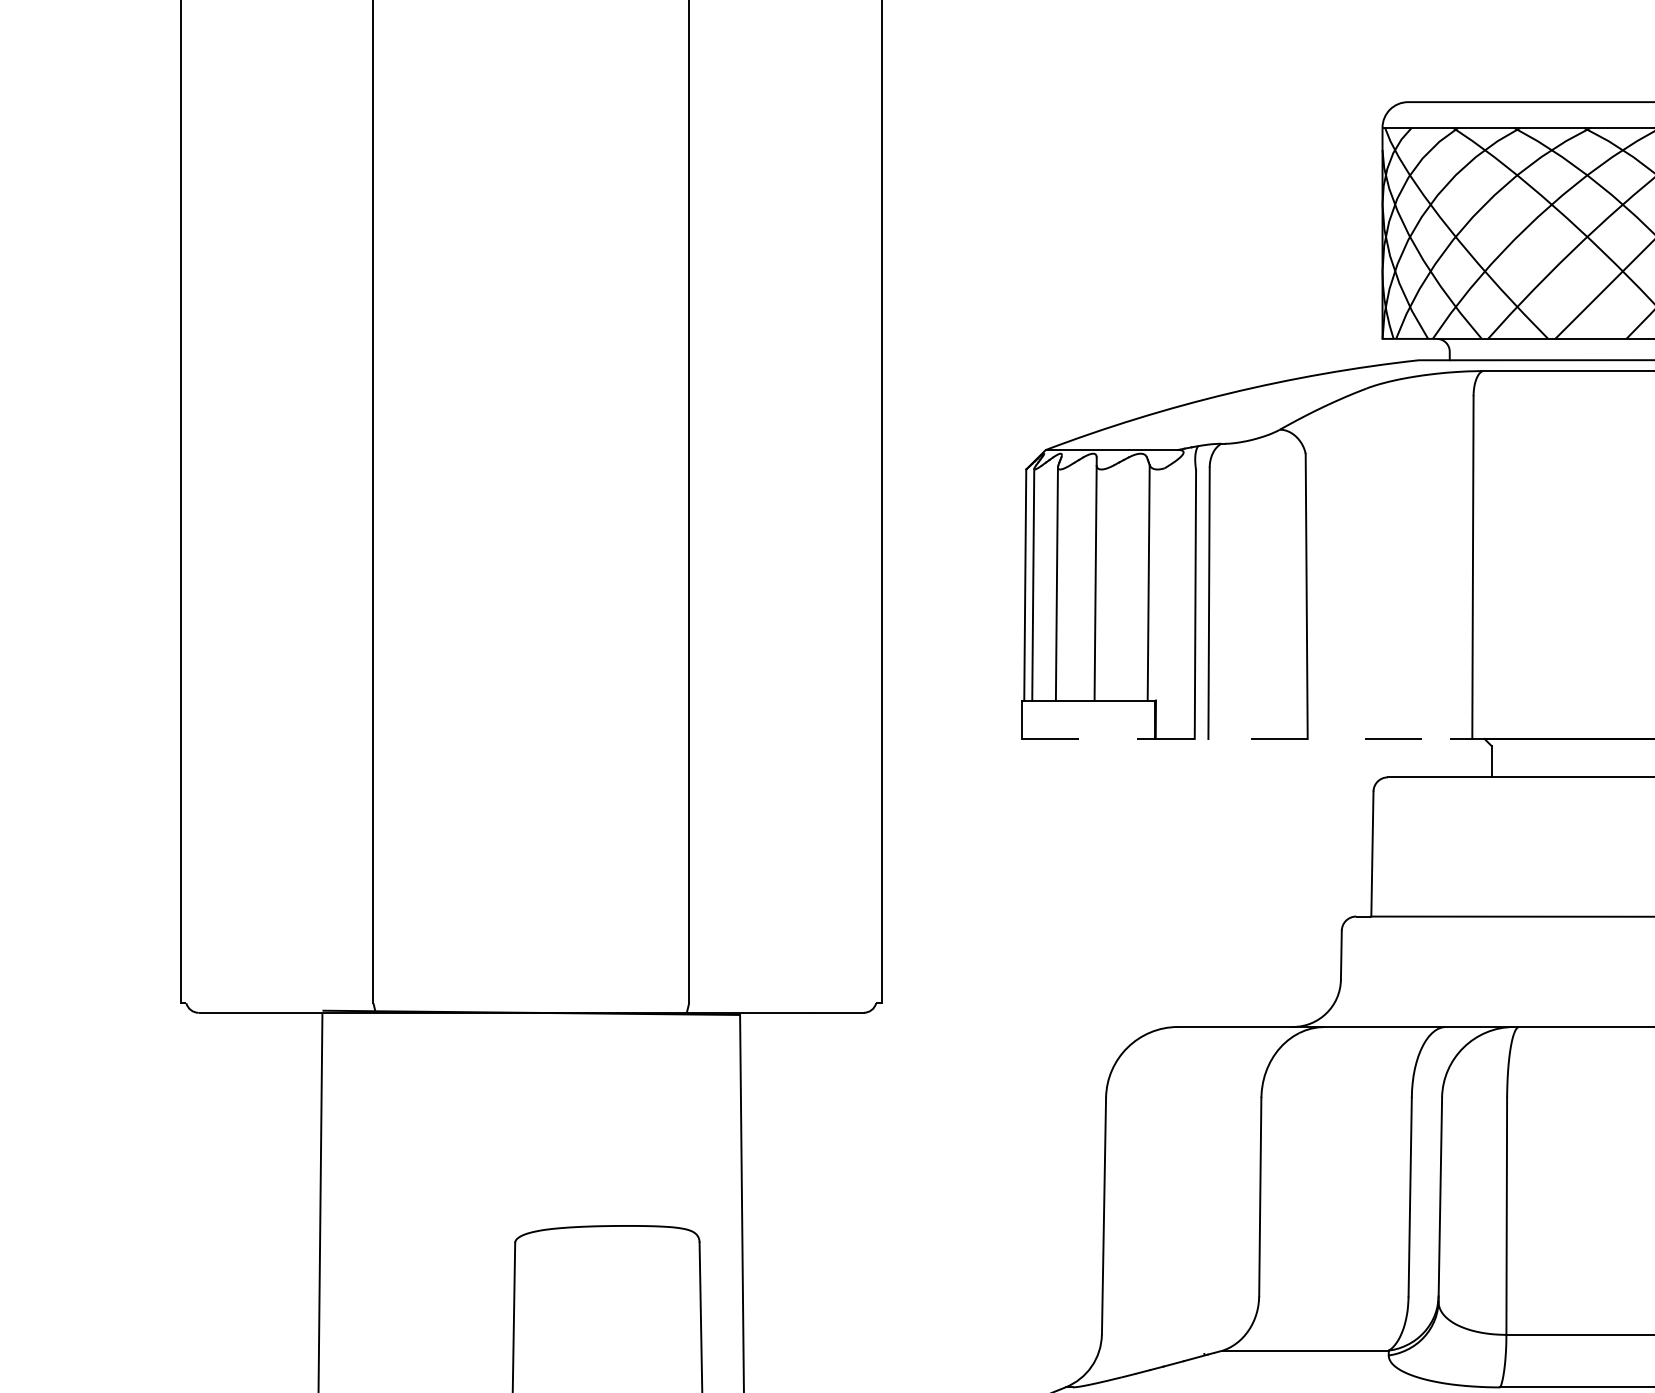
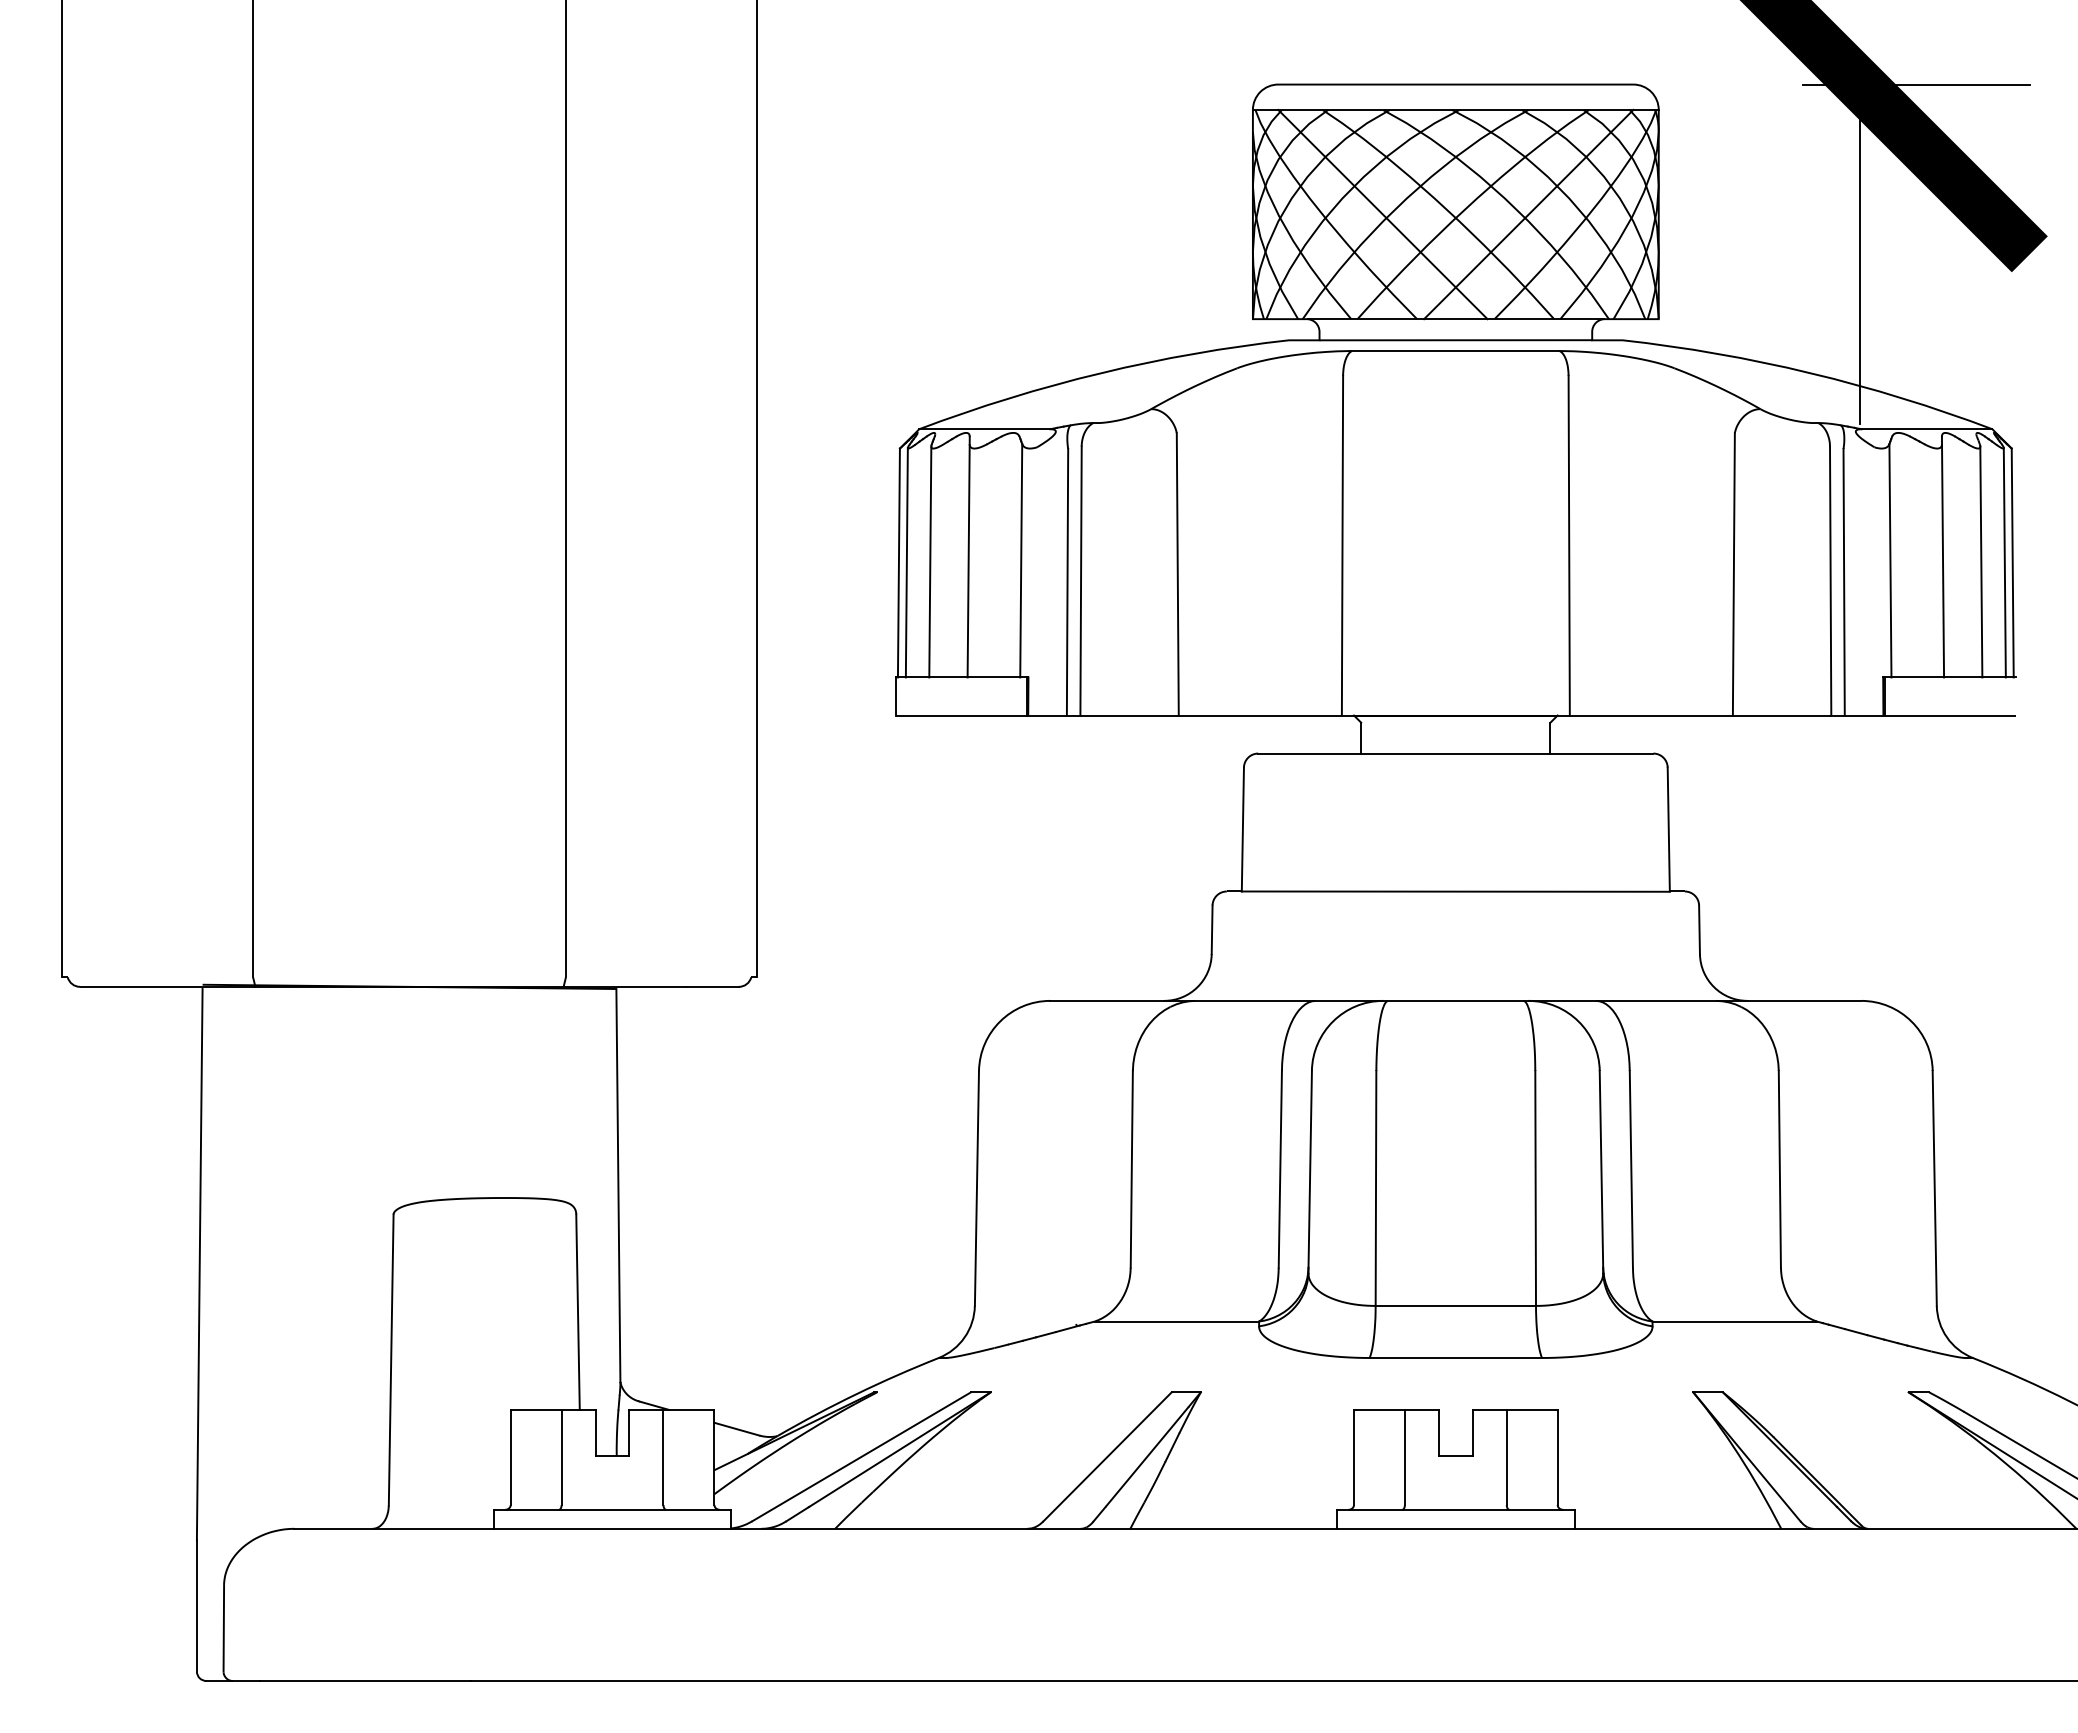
line: (1513, 233) -> (1382, 214), added
line: (1236, 738) -> (1108, 715), dashed -> solid

